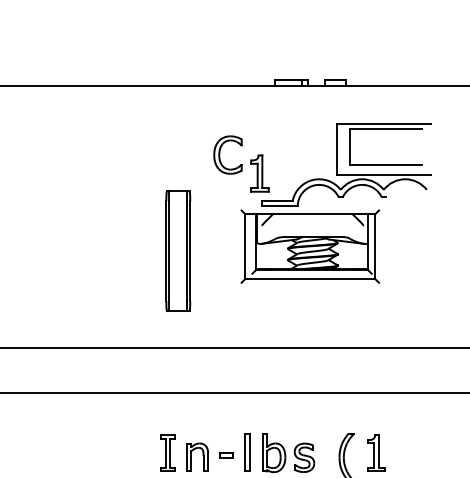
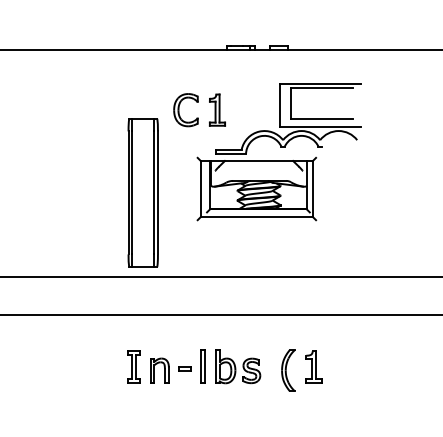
part: (258, 172) -> (216, 109), moved
part: (177, 250) -> (142, 192), size x1.43

